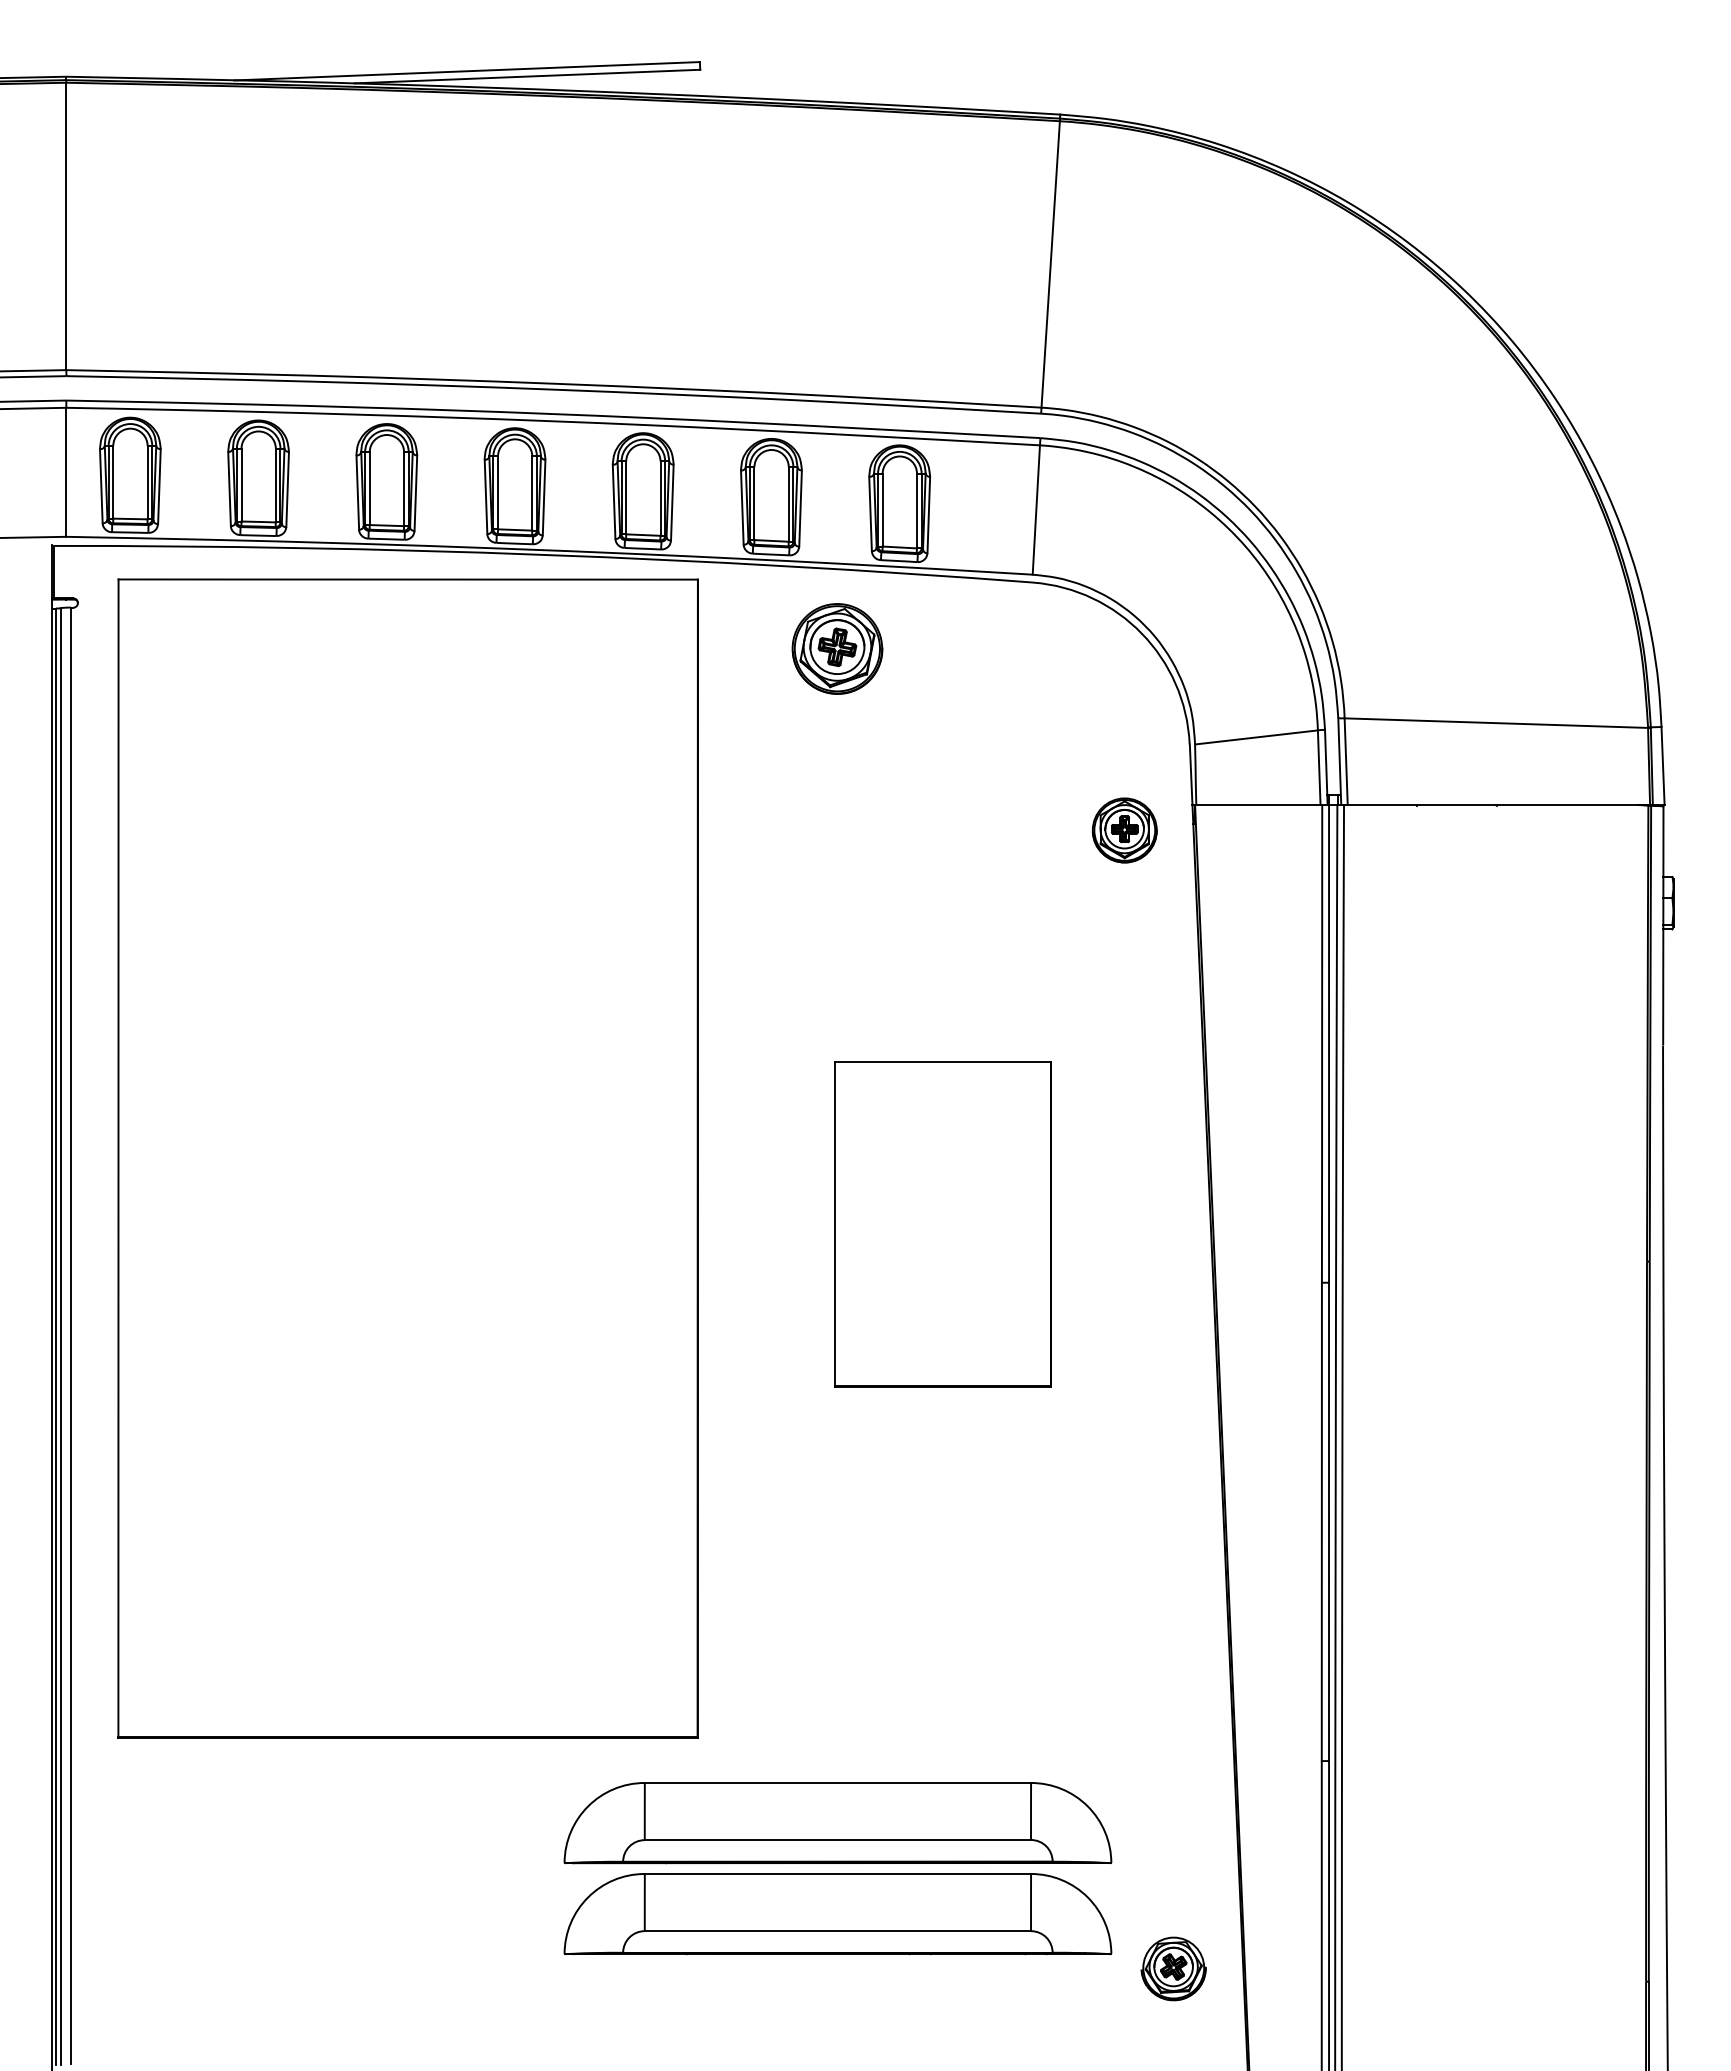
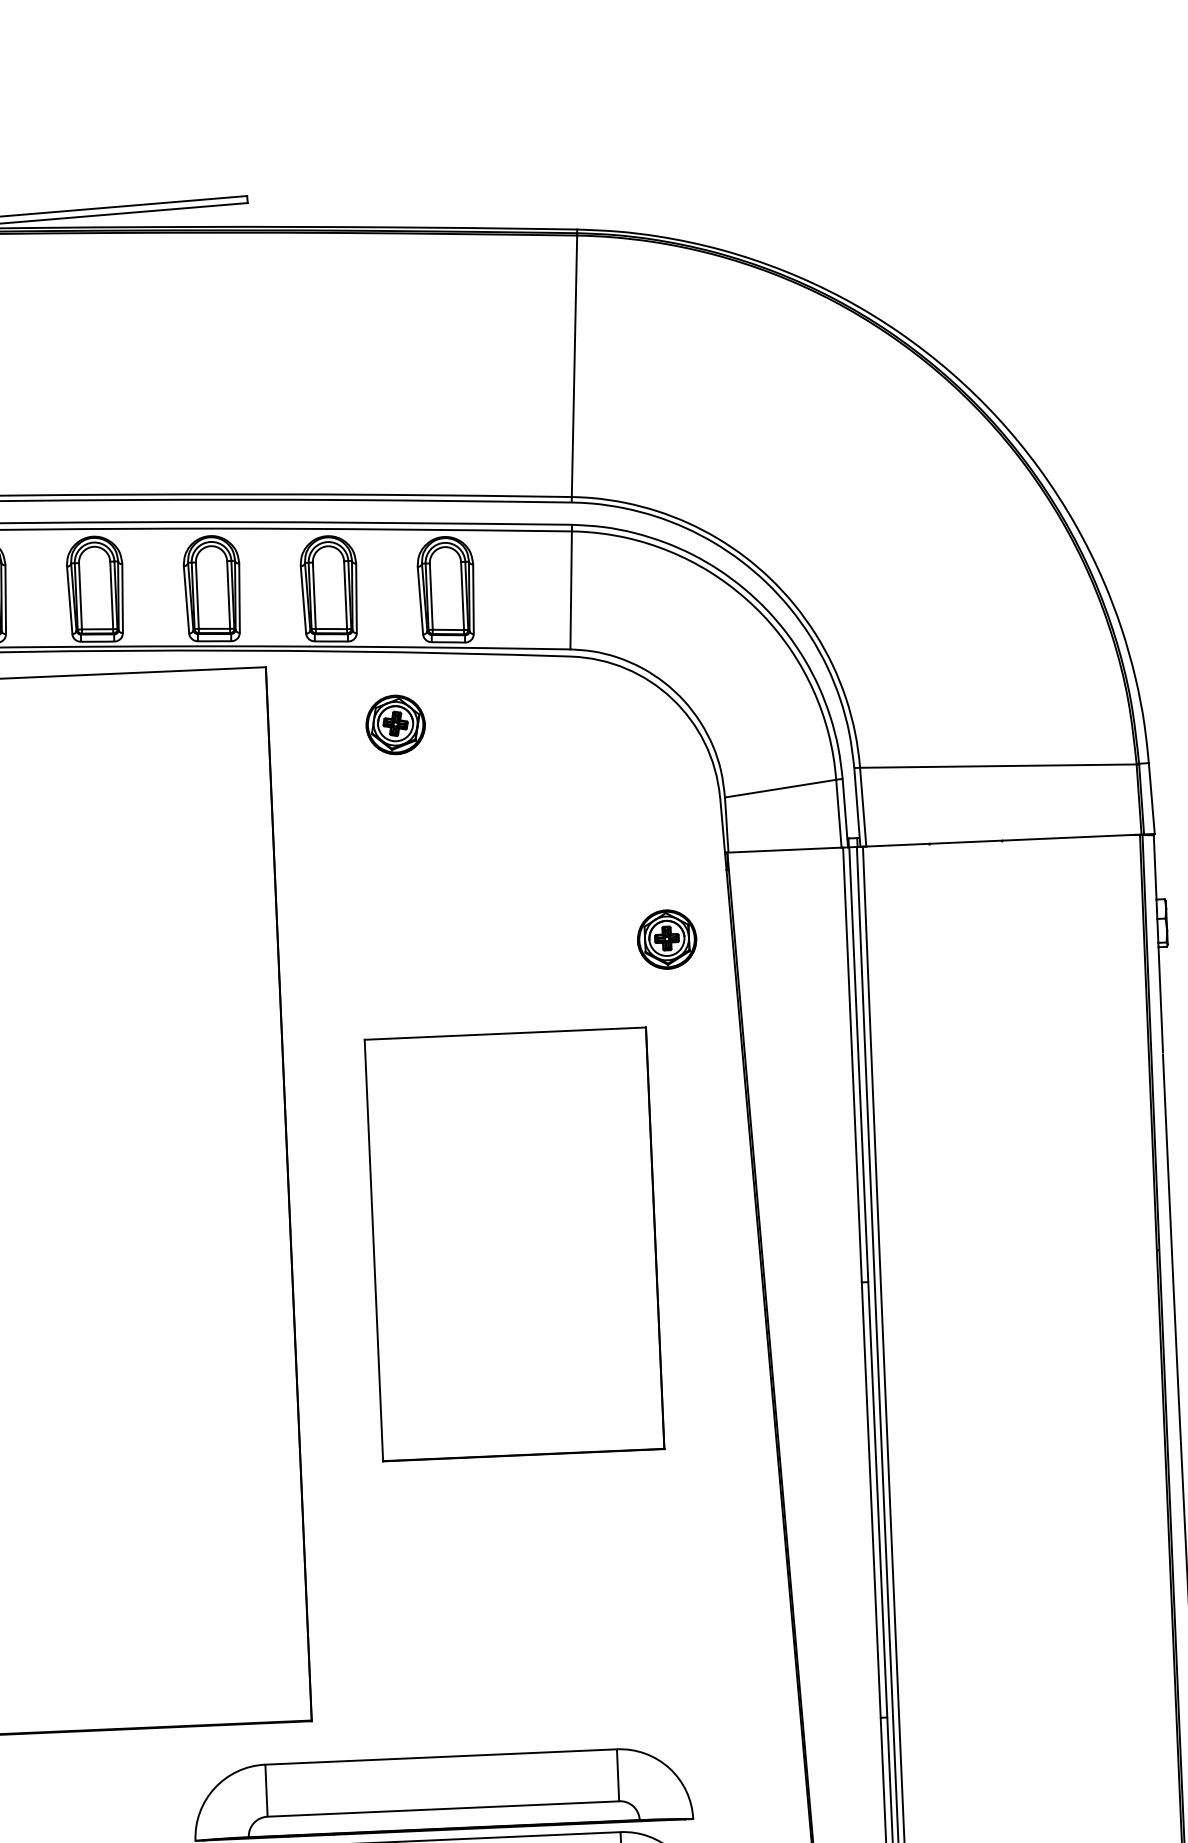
part: (837, 649) -> (395, 725), size x0.71
part: (1124, 830) -> (666, 939), moved
part: (942, 1224) -> (514, 1244), size x1.43

